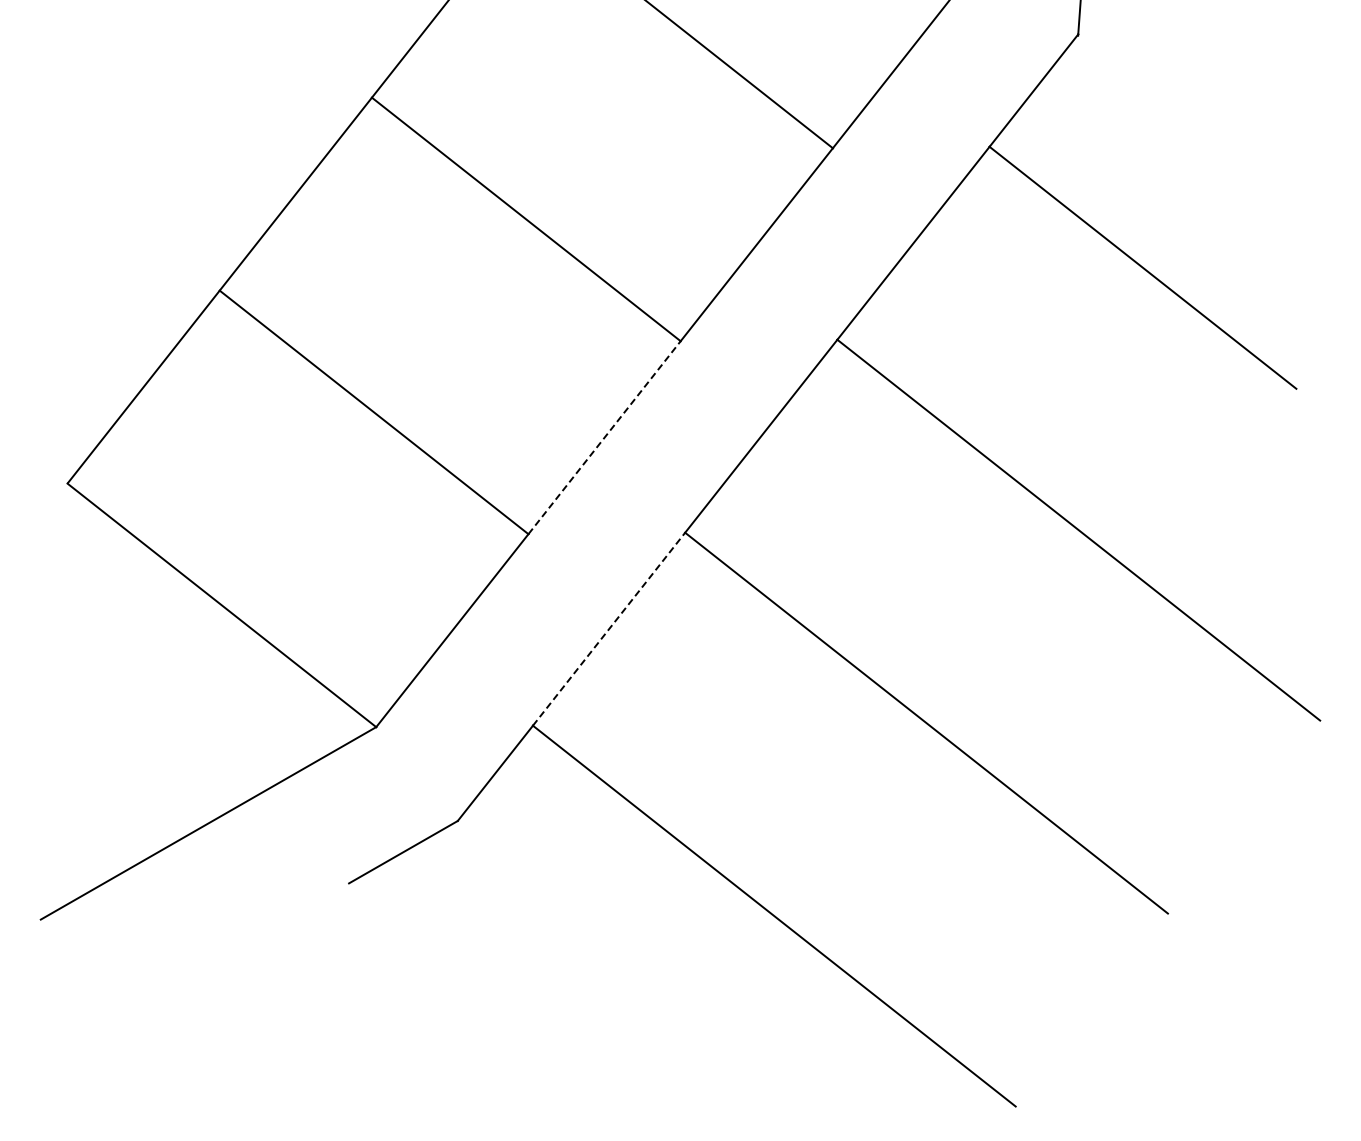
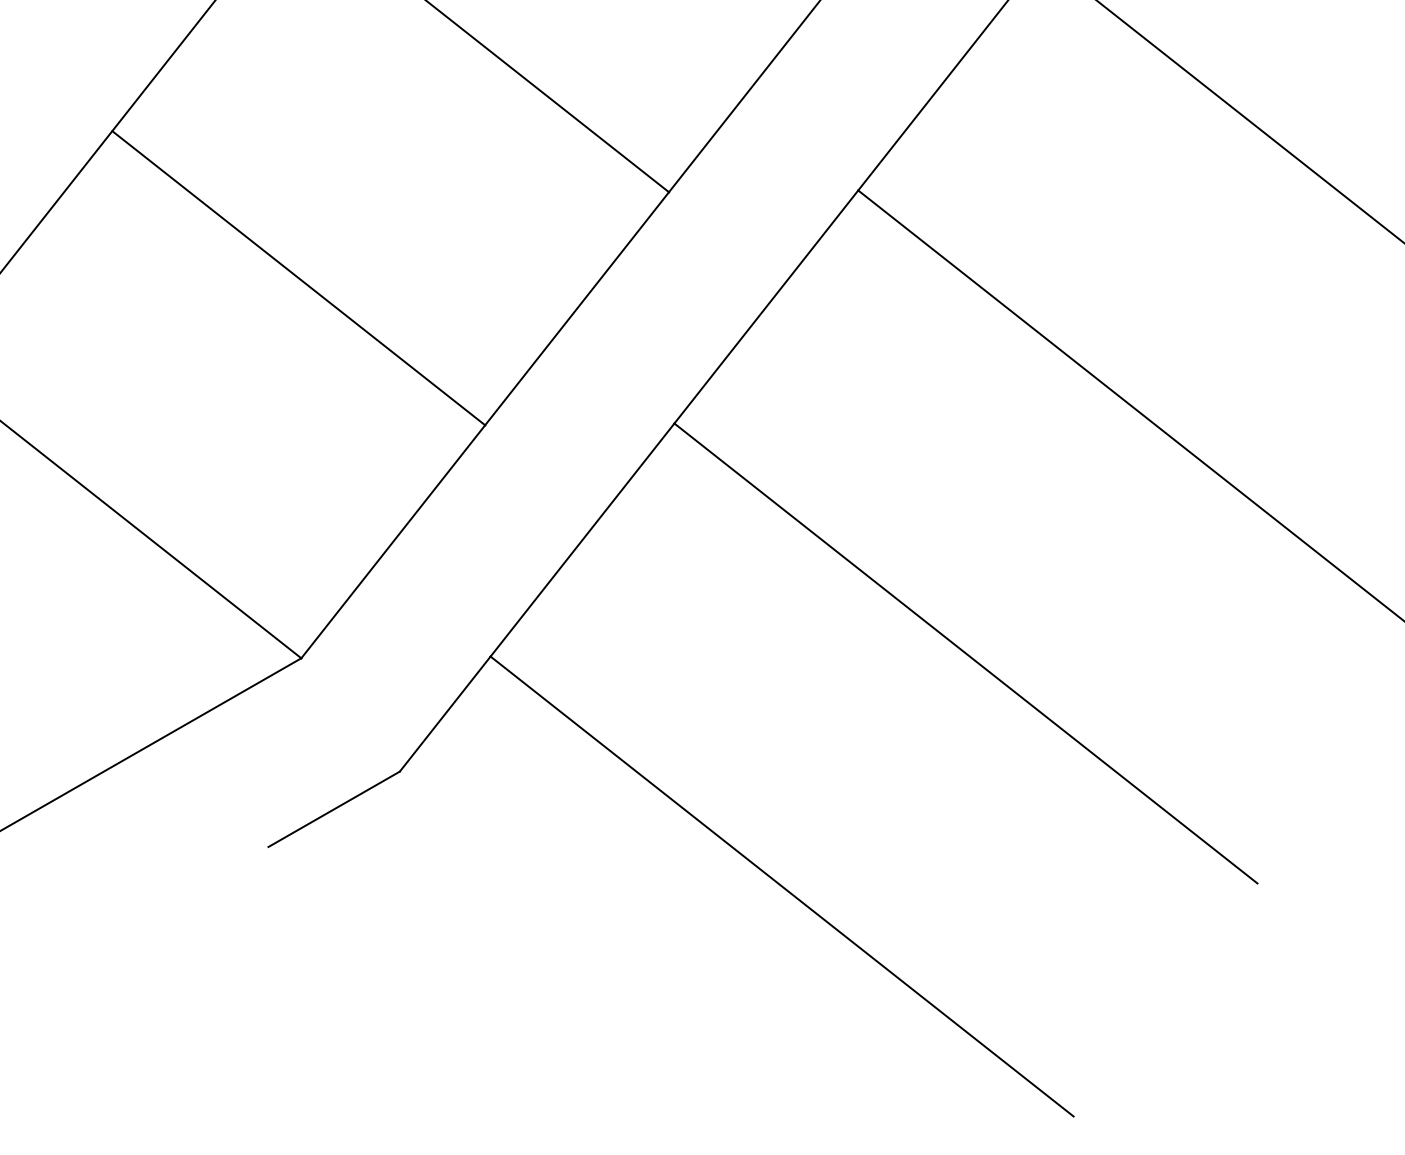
line: (604, 437) -> (576, 308), dashed -> solid
line: (609, 629) -> (583, 540), dashed -> solid

